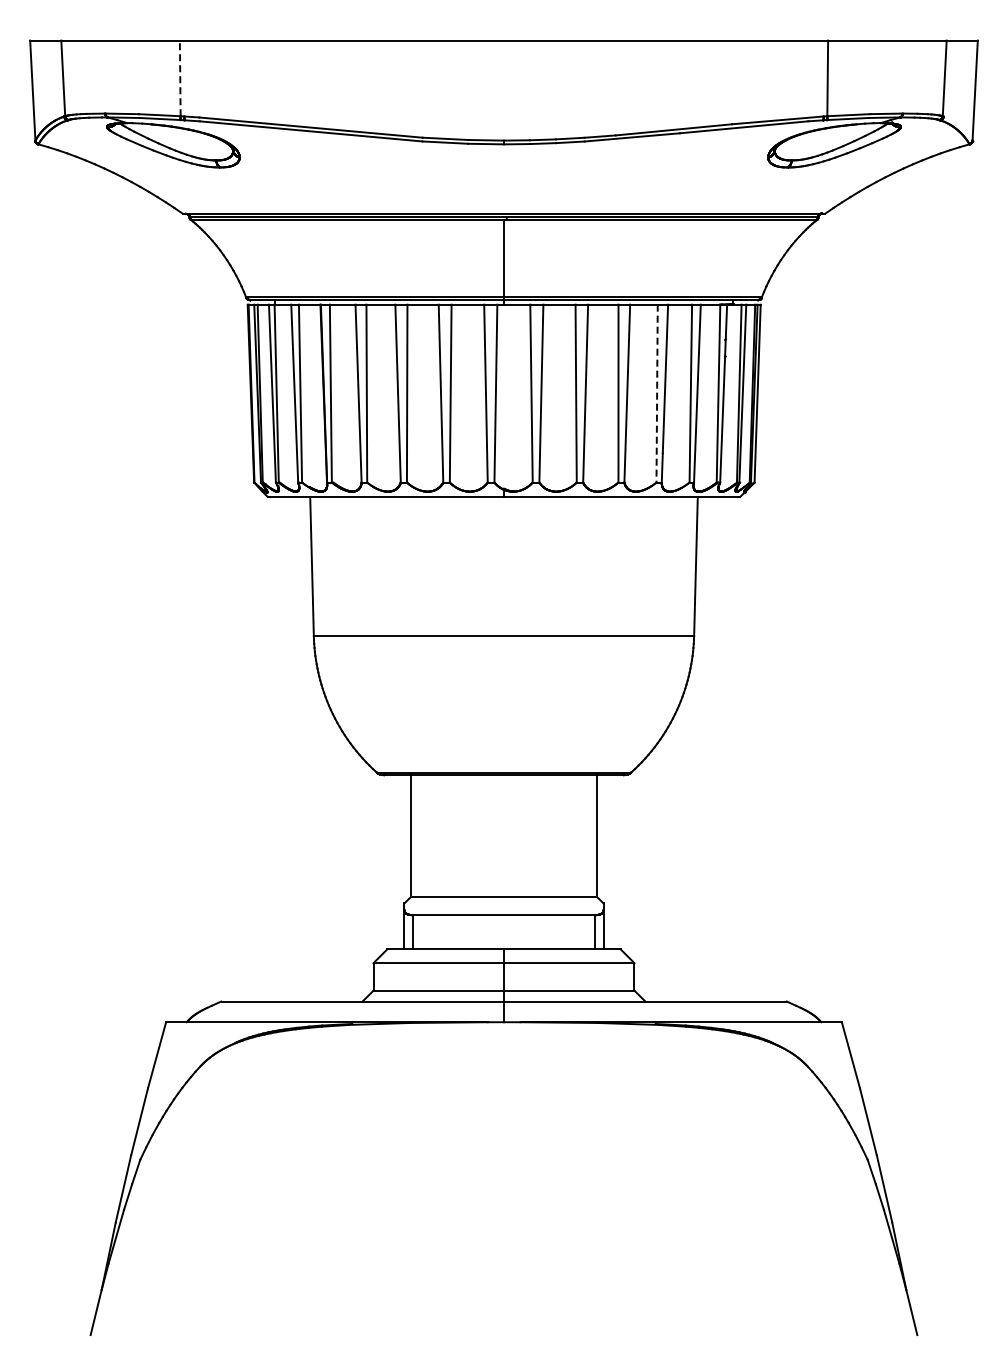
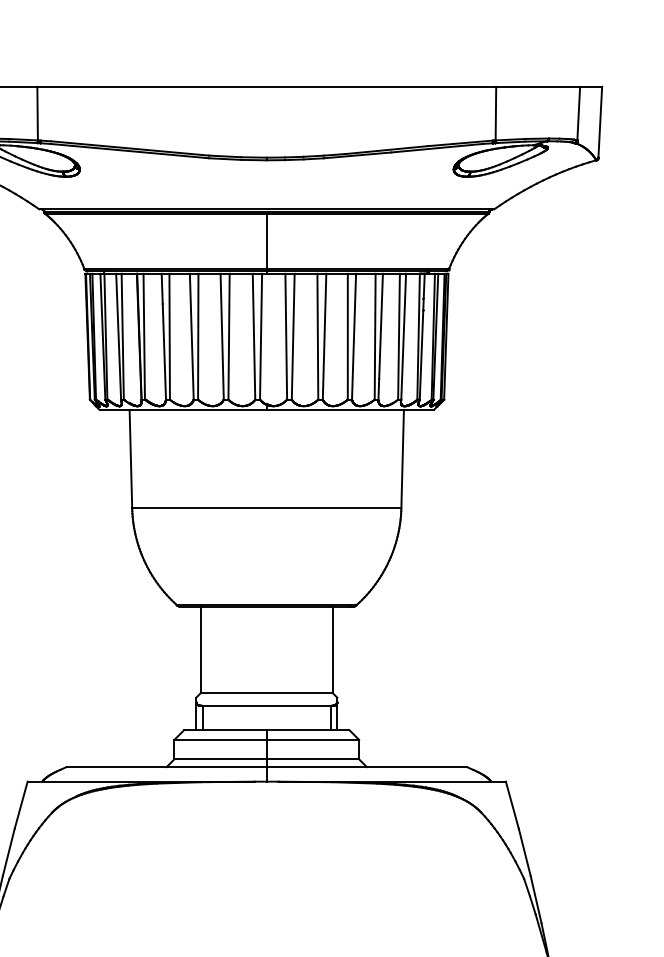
line: (180, 78) -> (37, 113), dashed -> solid
line: (657, 393) -> (375, 336), dashed -> solid

